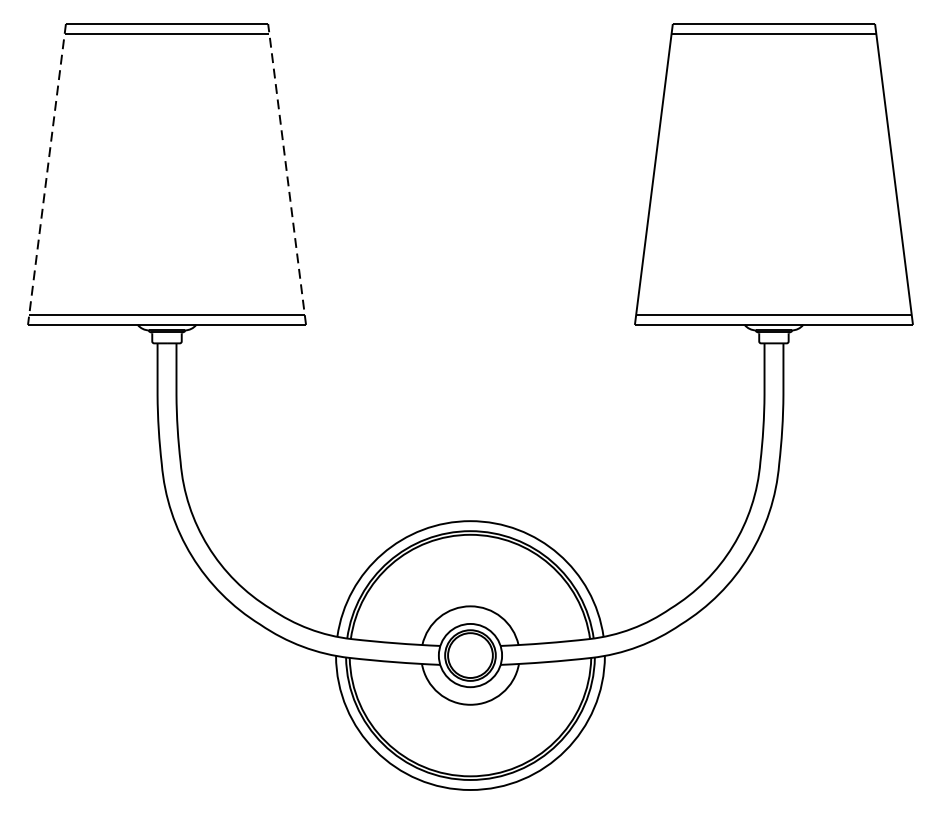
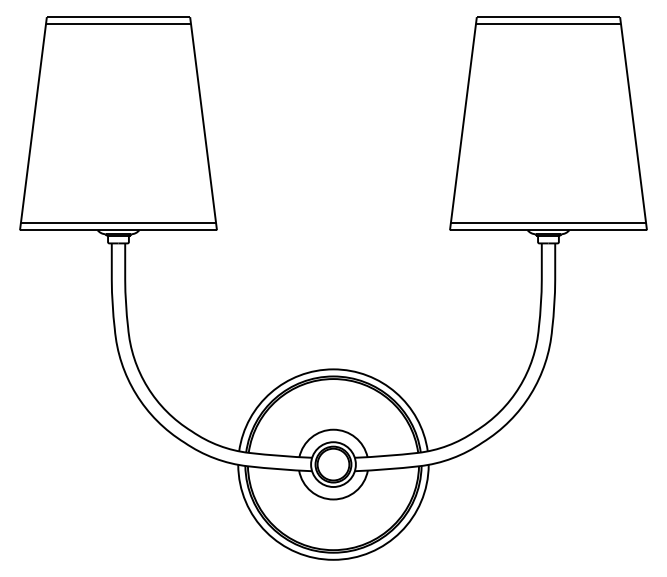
line: (287, 174) -> (203, 123), dashed -> solid
line: (47, 175) -> (33, 124), dashed -> solid

